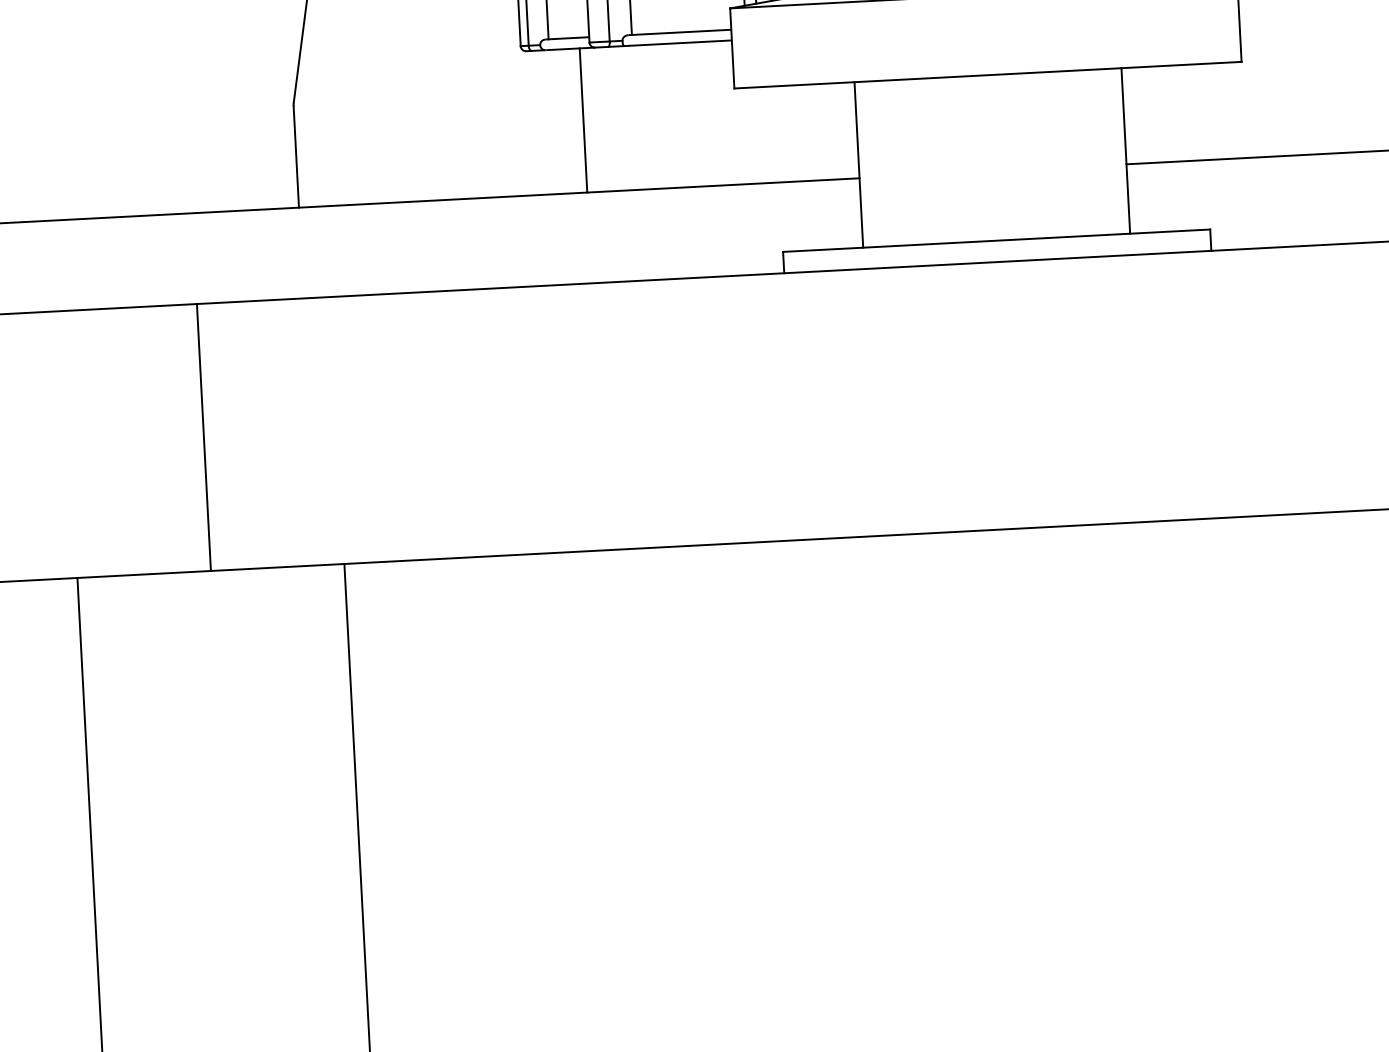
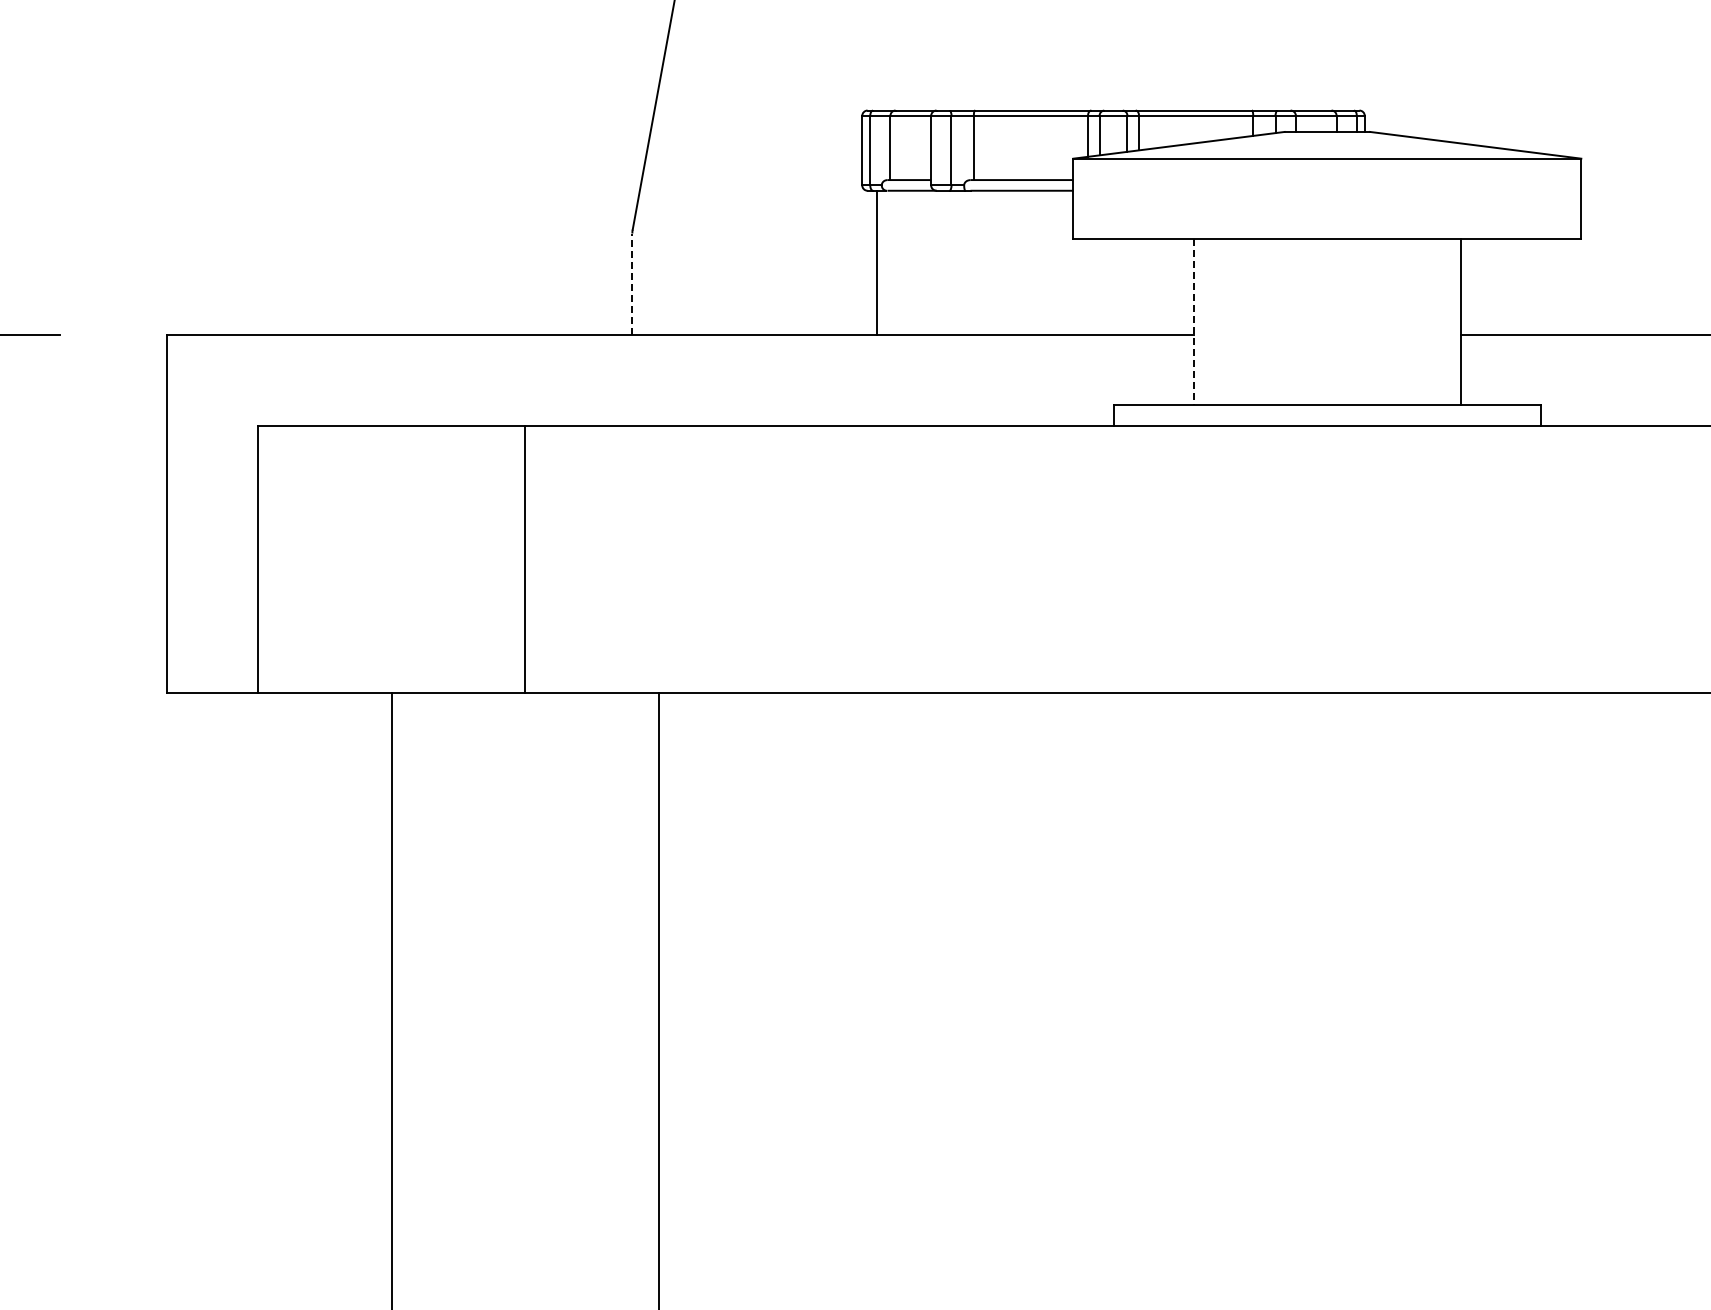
line: (583, 120) -> (877, 262), moved
line: (296, 157) -> (632, 284), solid -> dashed
line: (858, 164) -> (1193, 321), solid -> dashed

